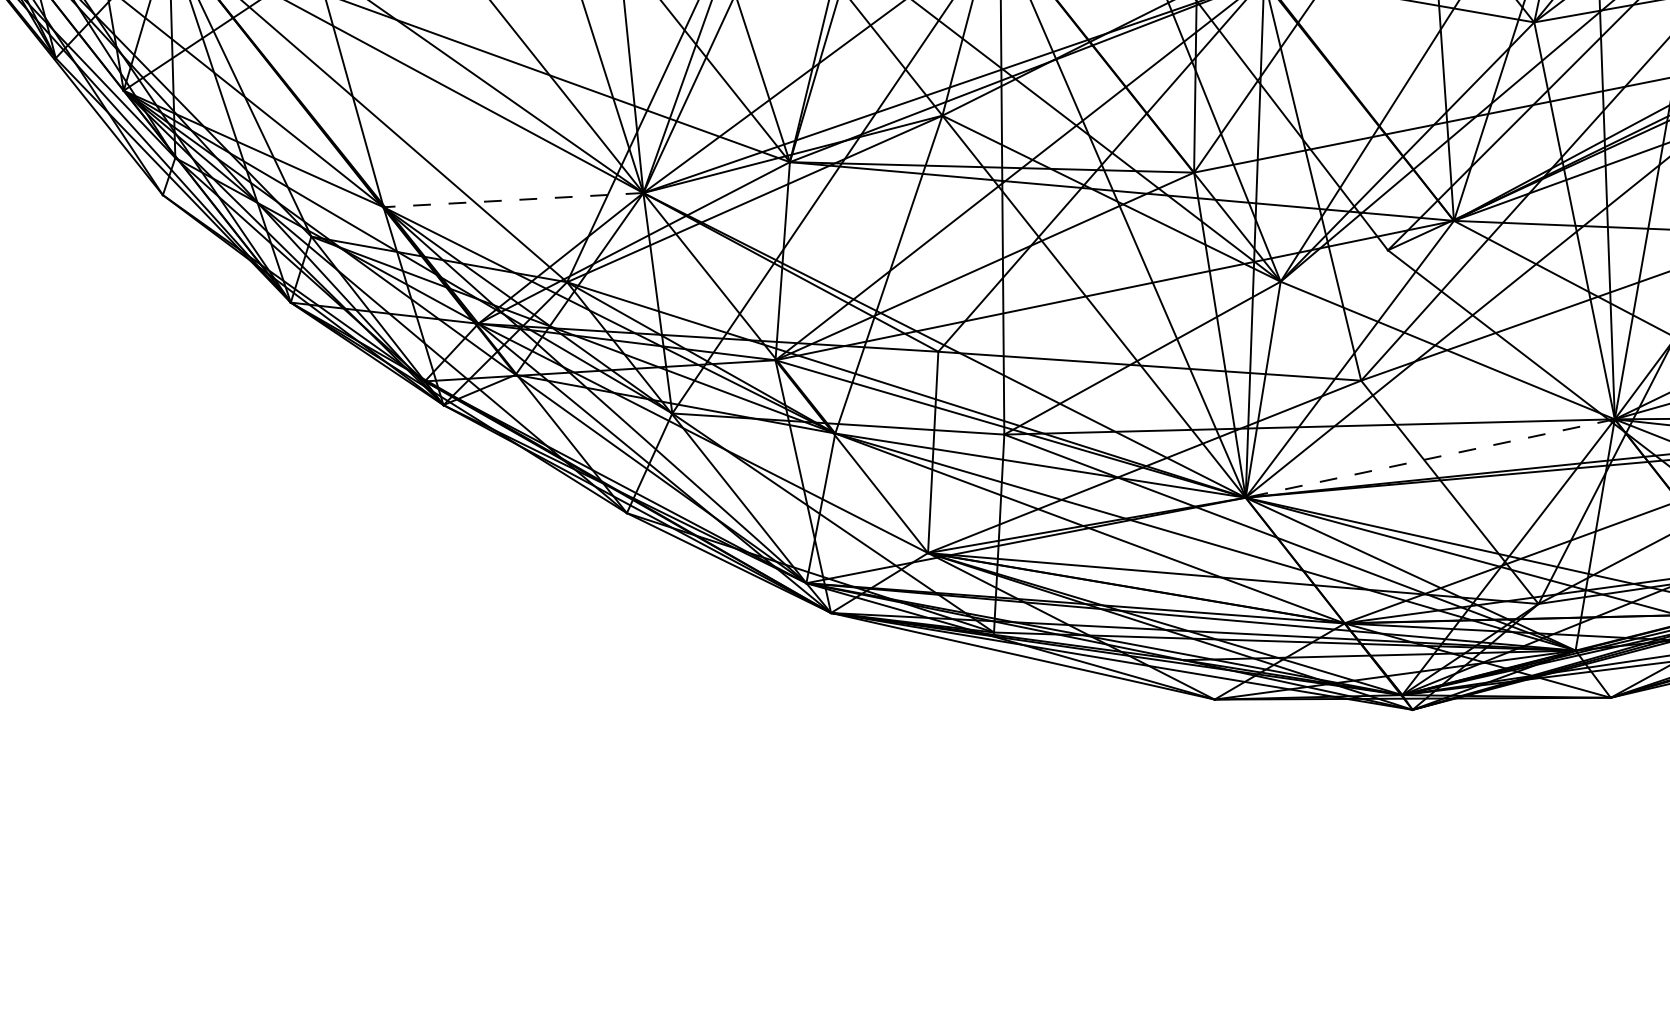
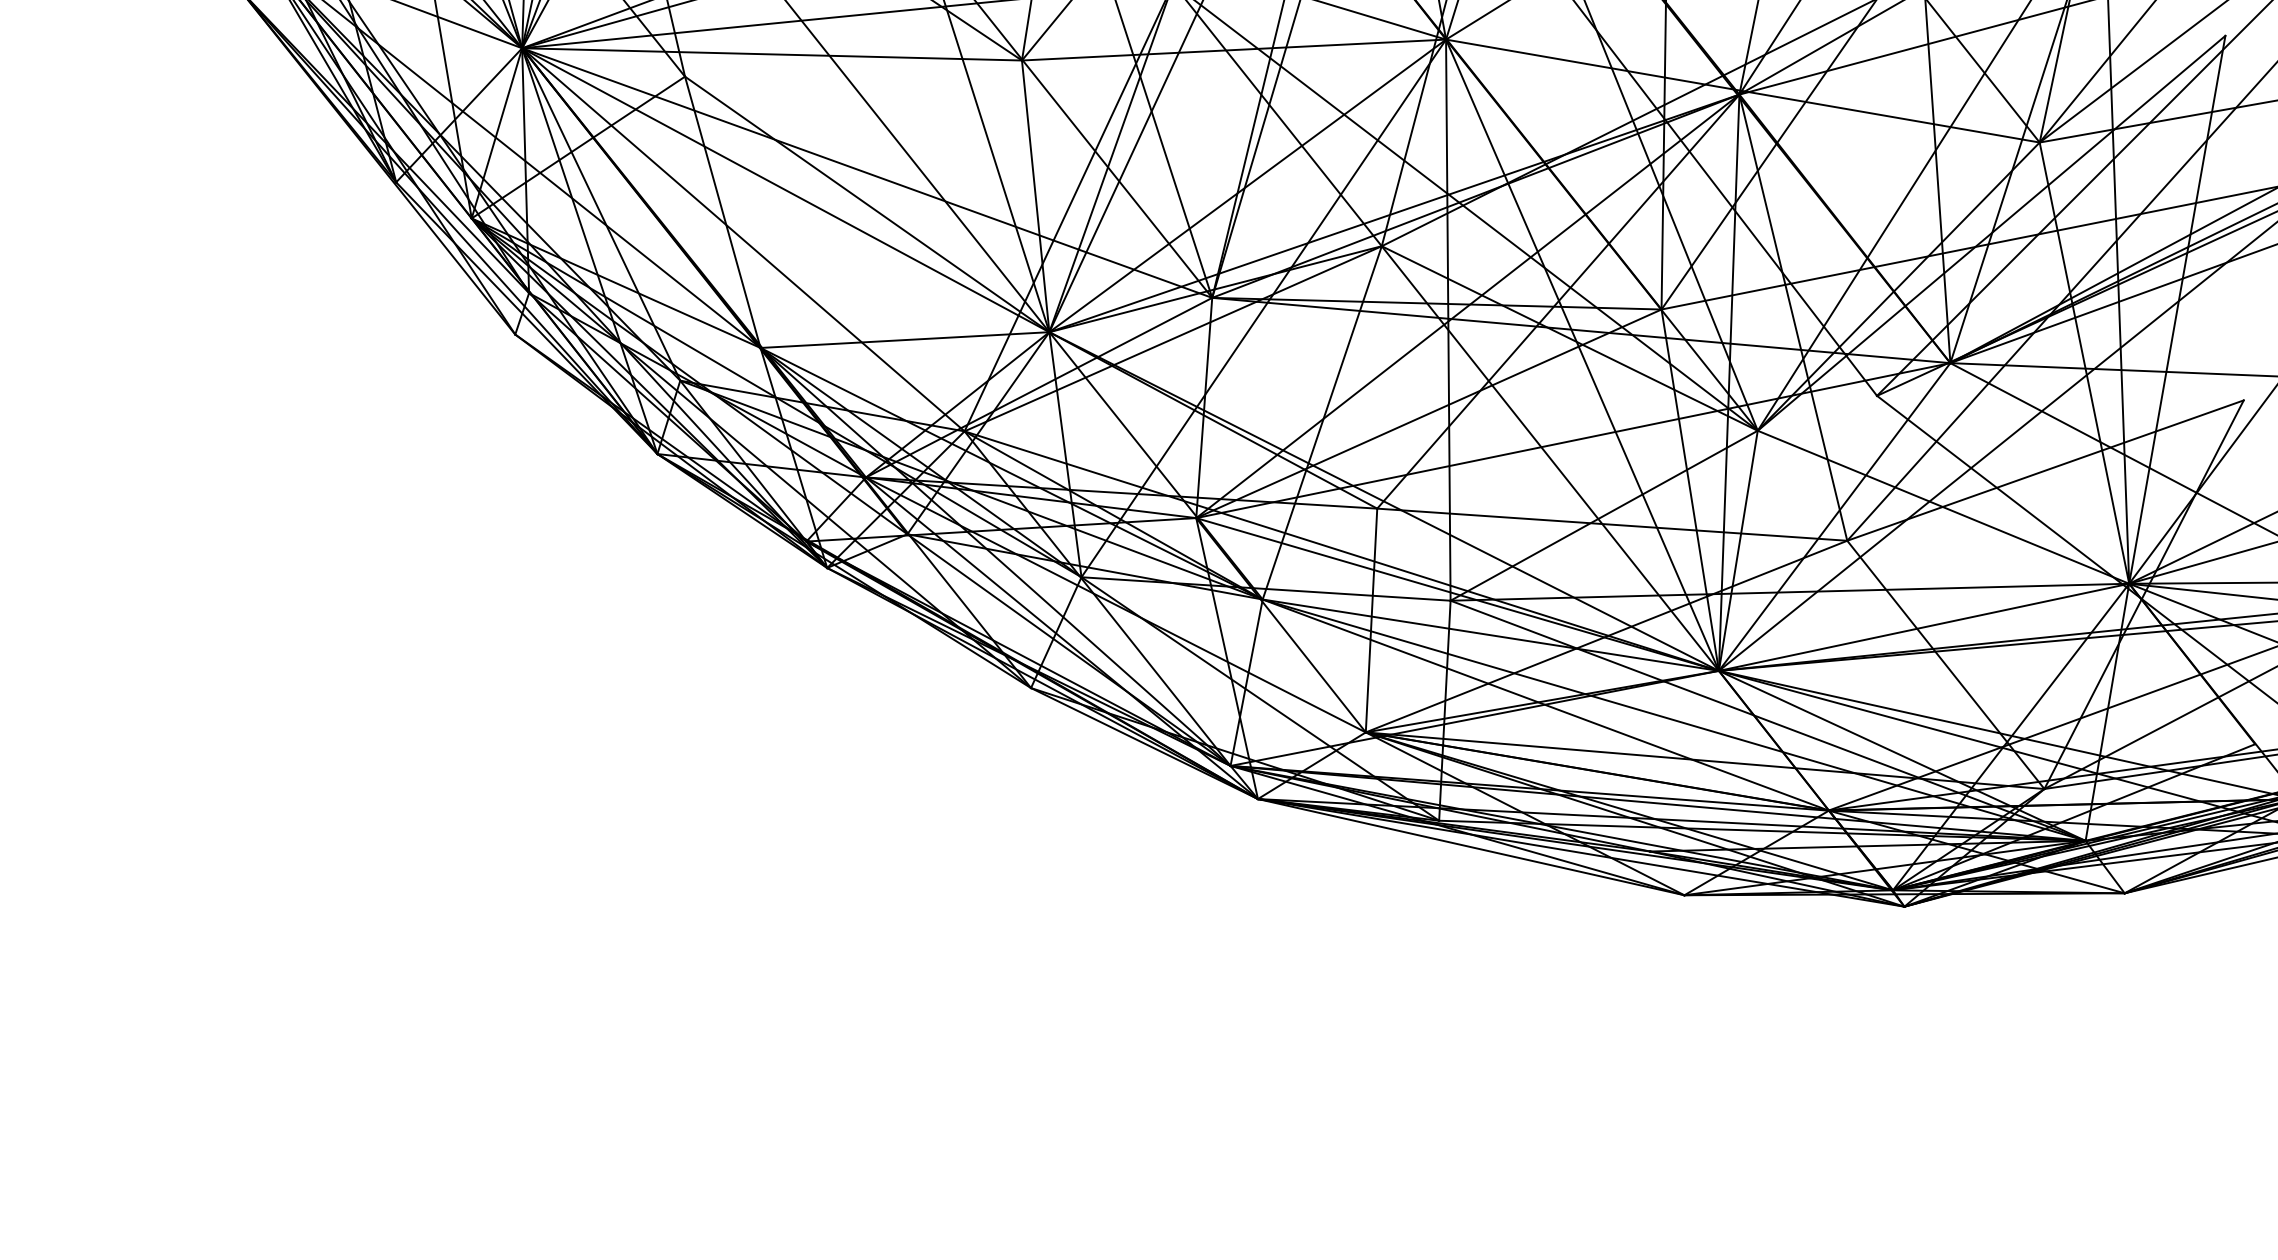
line: (513, 200) -> (904, 340), dashed -> solid
line: (1430, 458) -> (1924, 627), dashed -> solid

